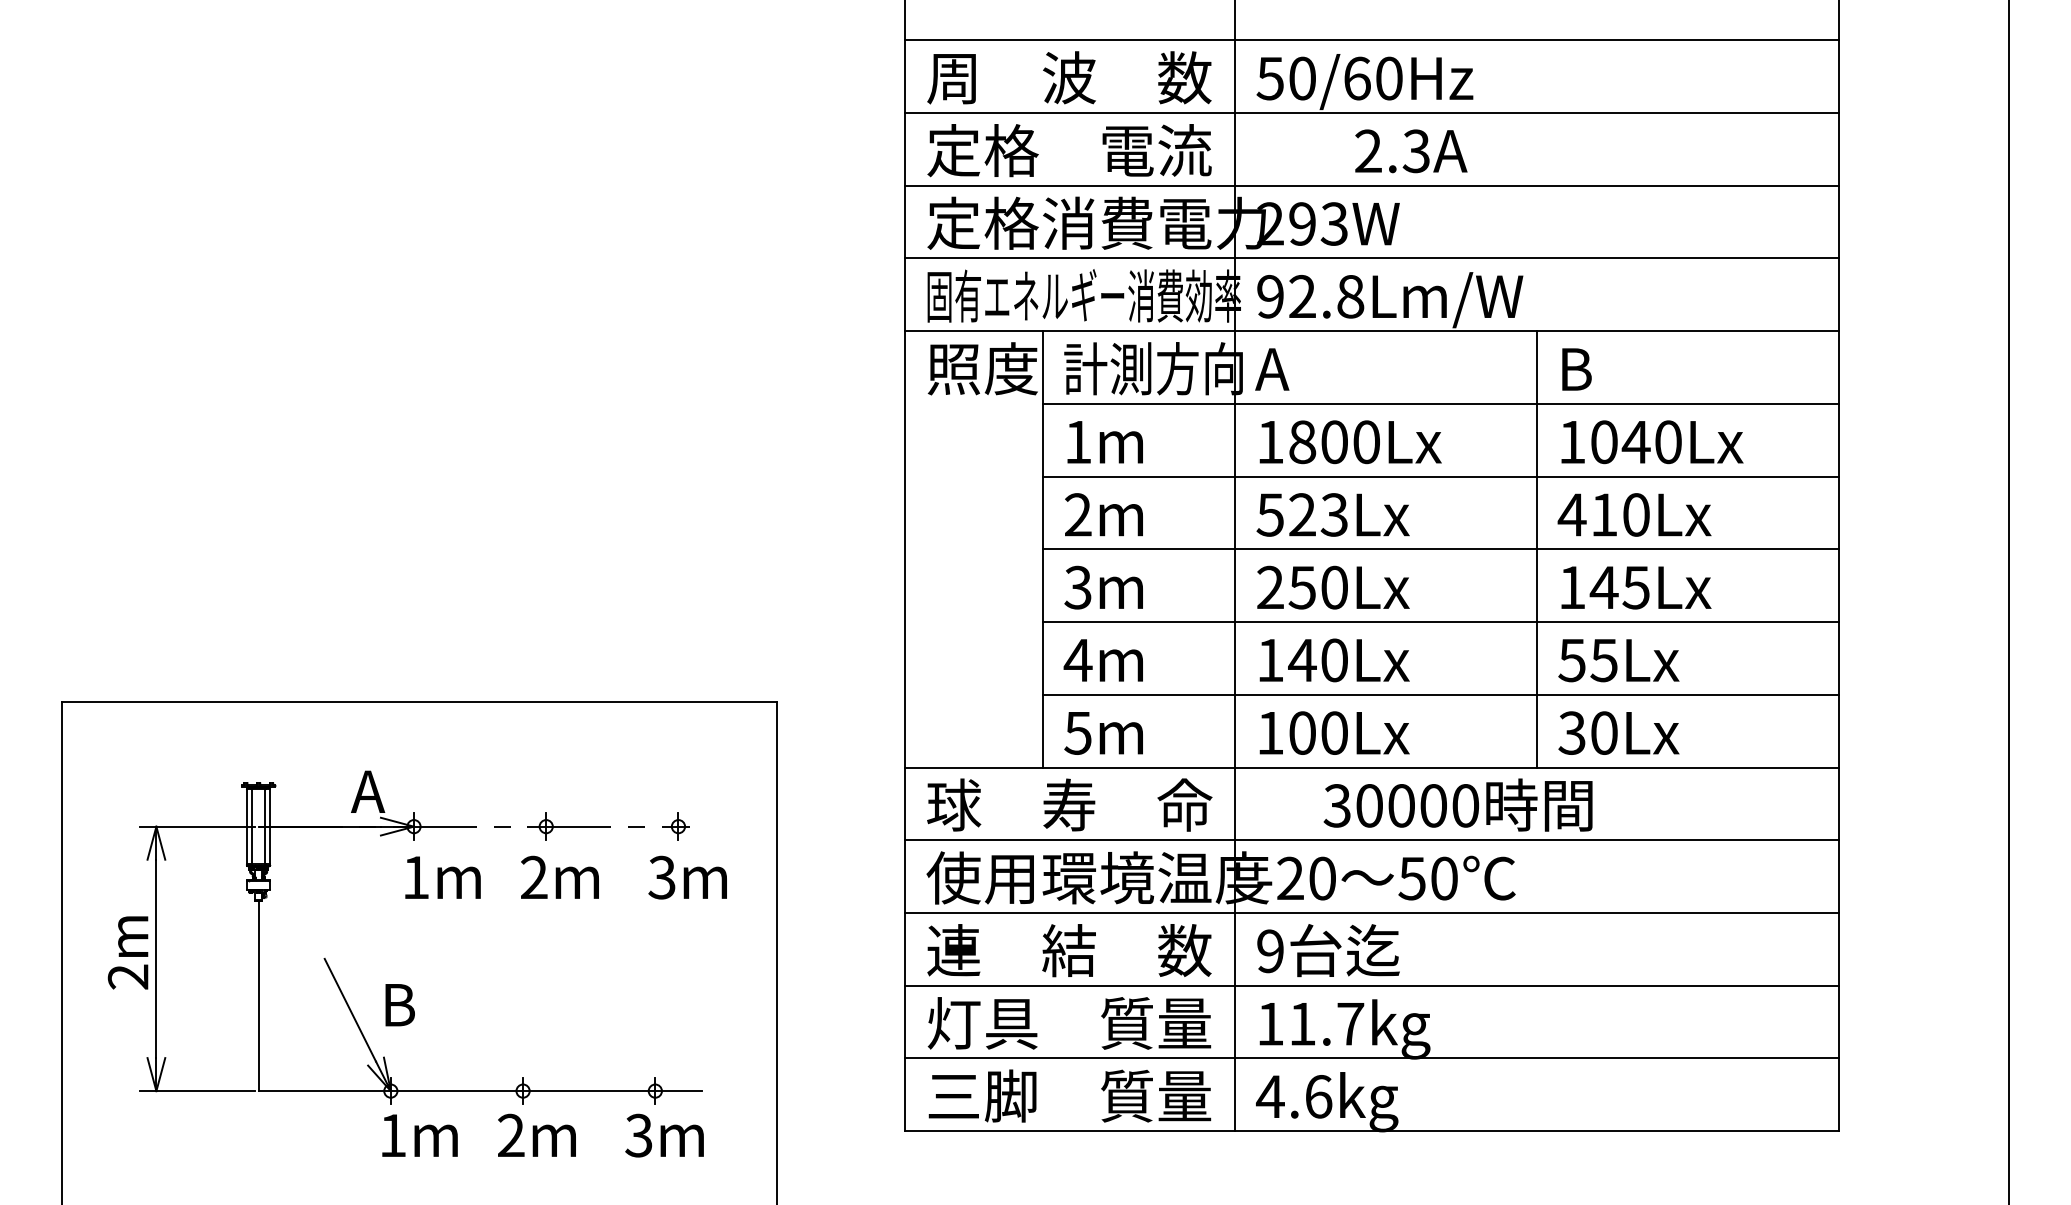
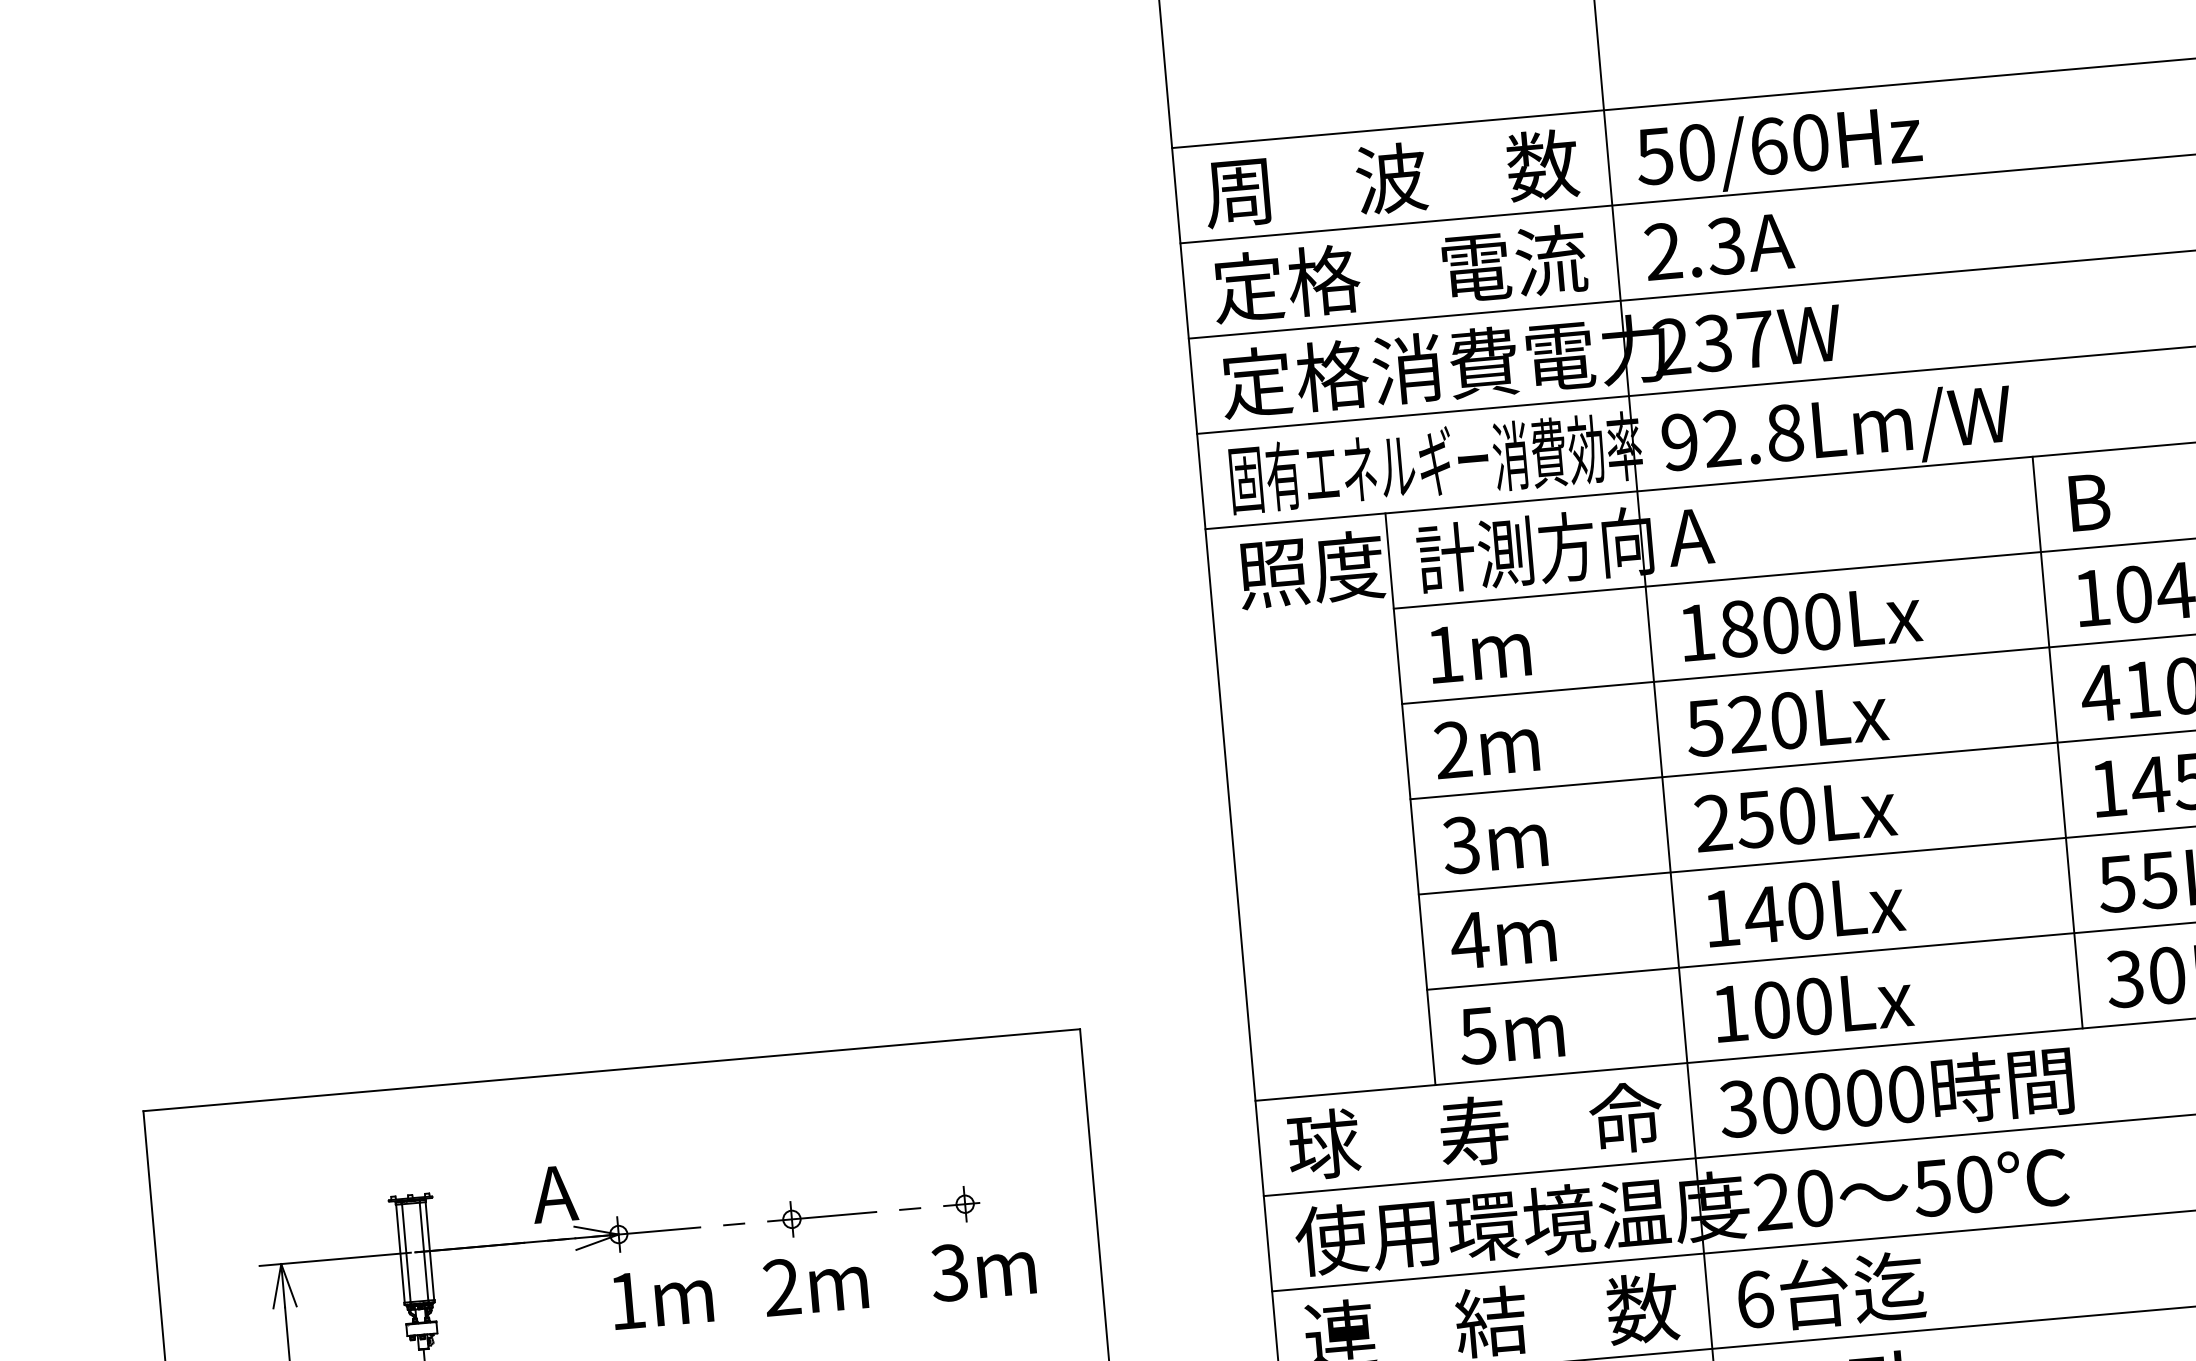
text: (1411, 151) -> (1719, 246), moved
text: (1318, 223) -> (1734, 340), 293W -> 237W
text: (1333, 514) -> (1787, 720), 523Lx -> 520Lx
text: (1457, 804) -> (1895, 1093), moved
text: (1270, 951) -> (1755, 1299), 9 -> 6

